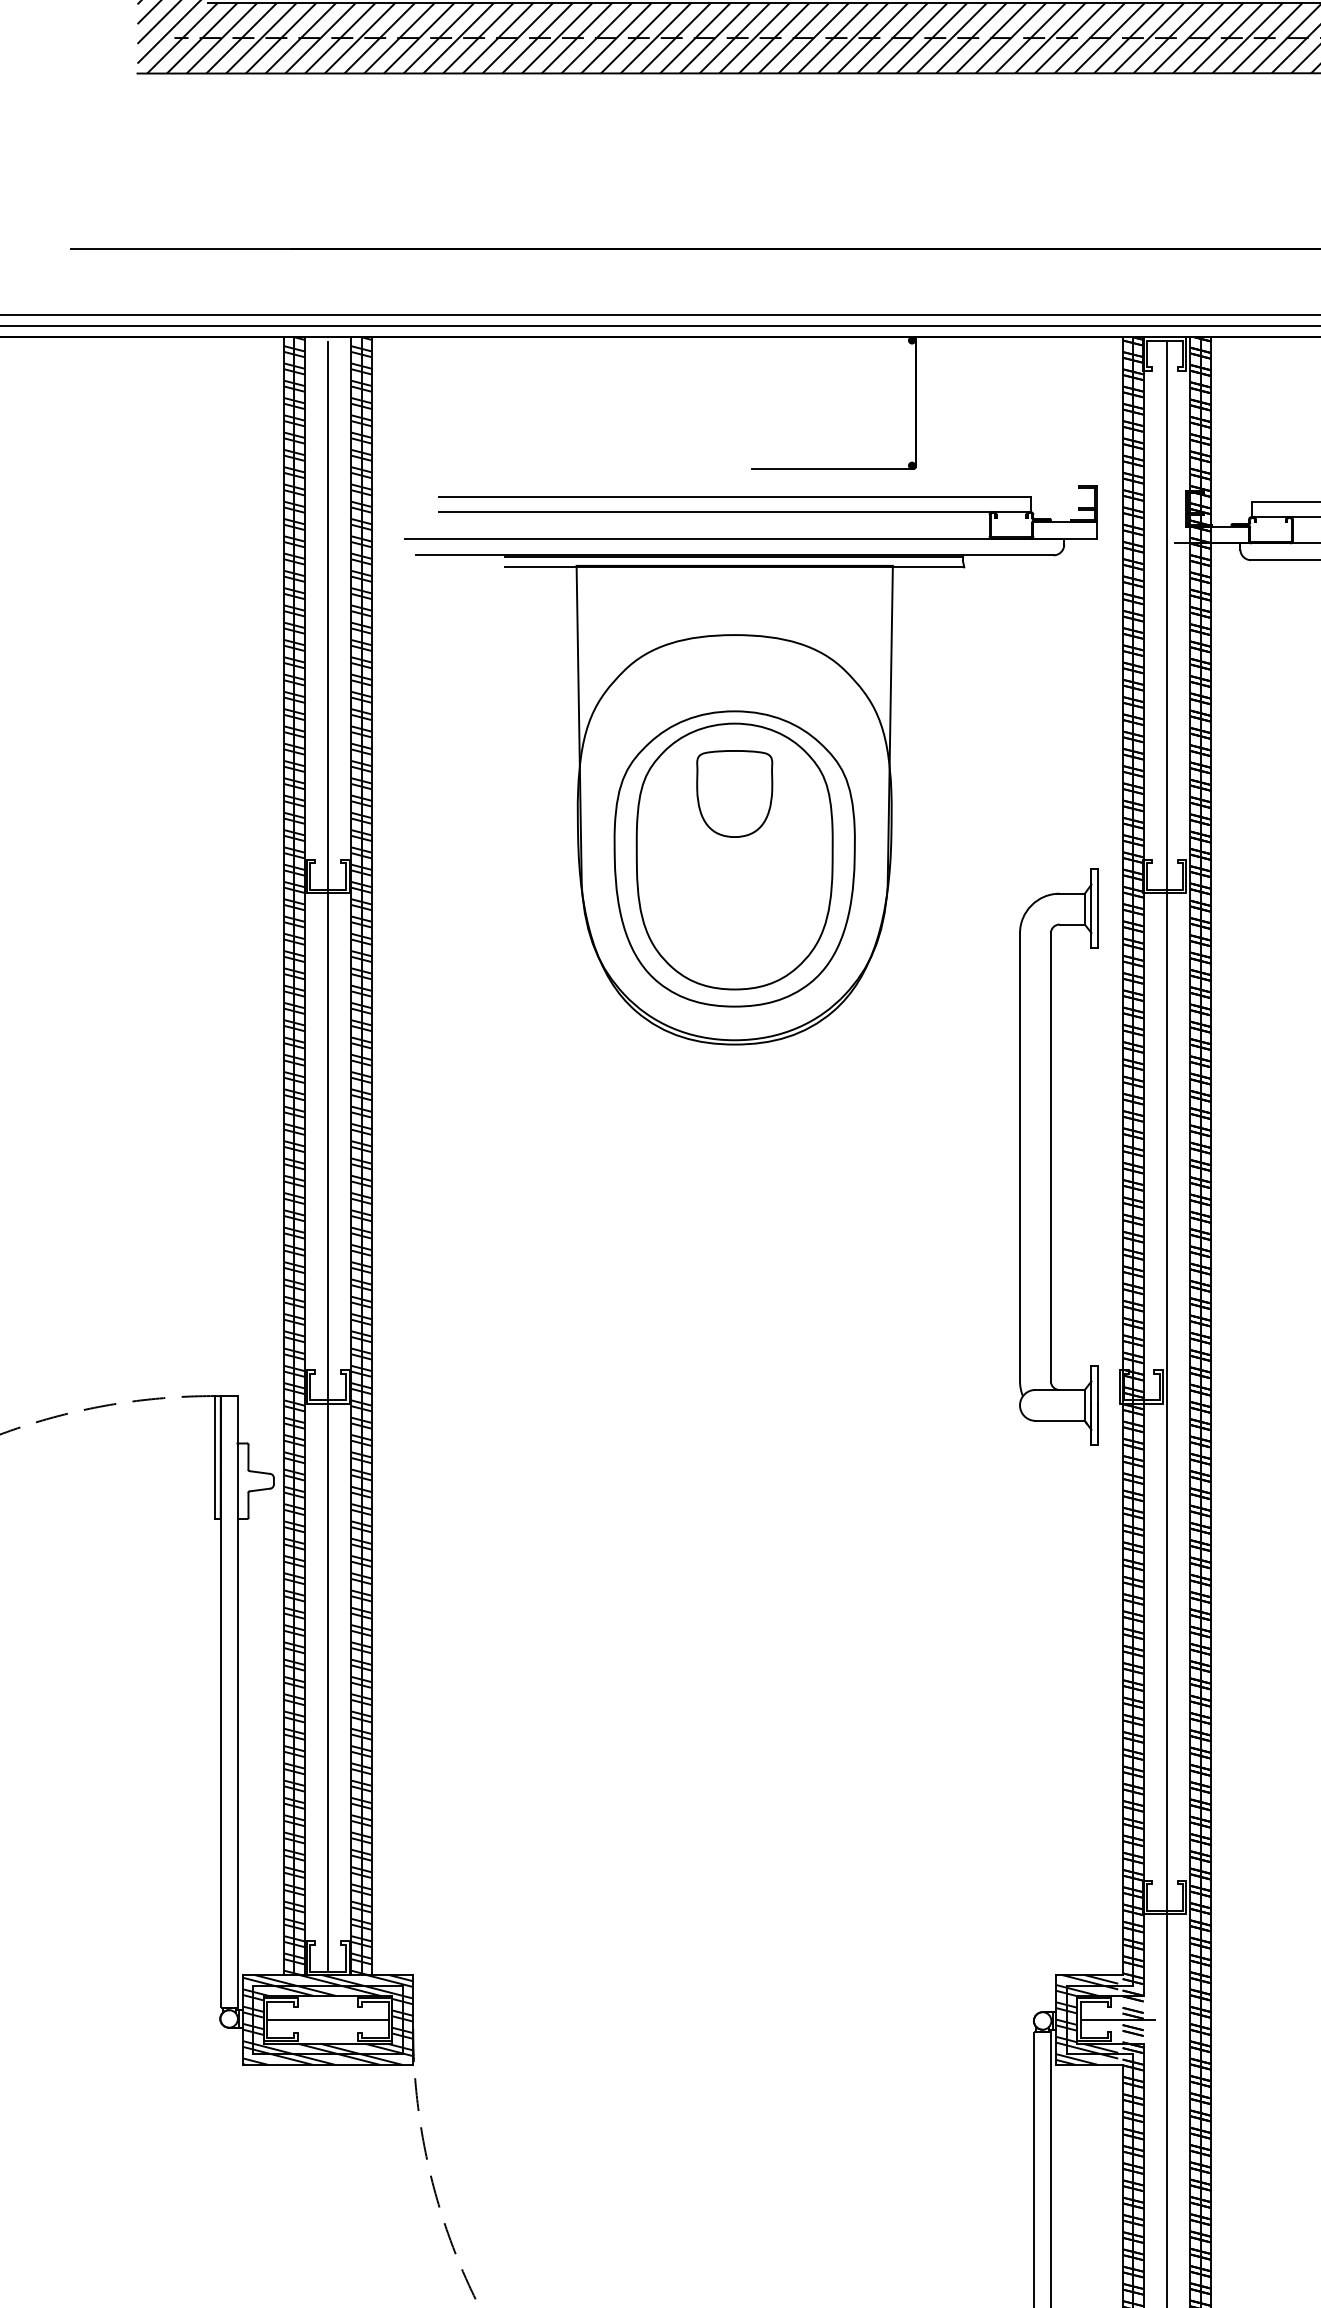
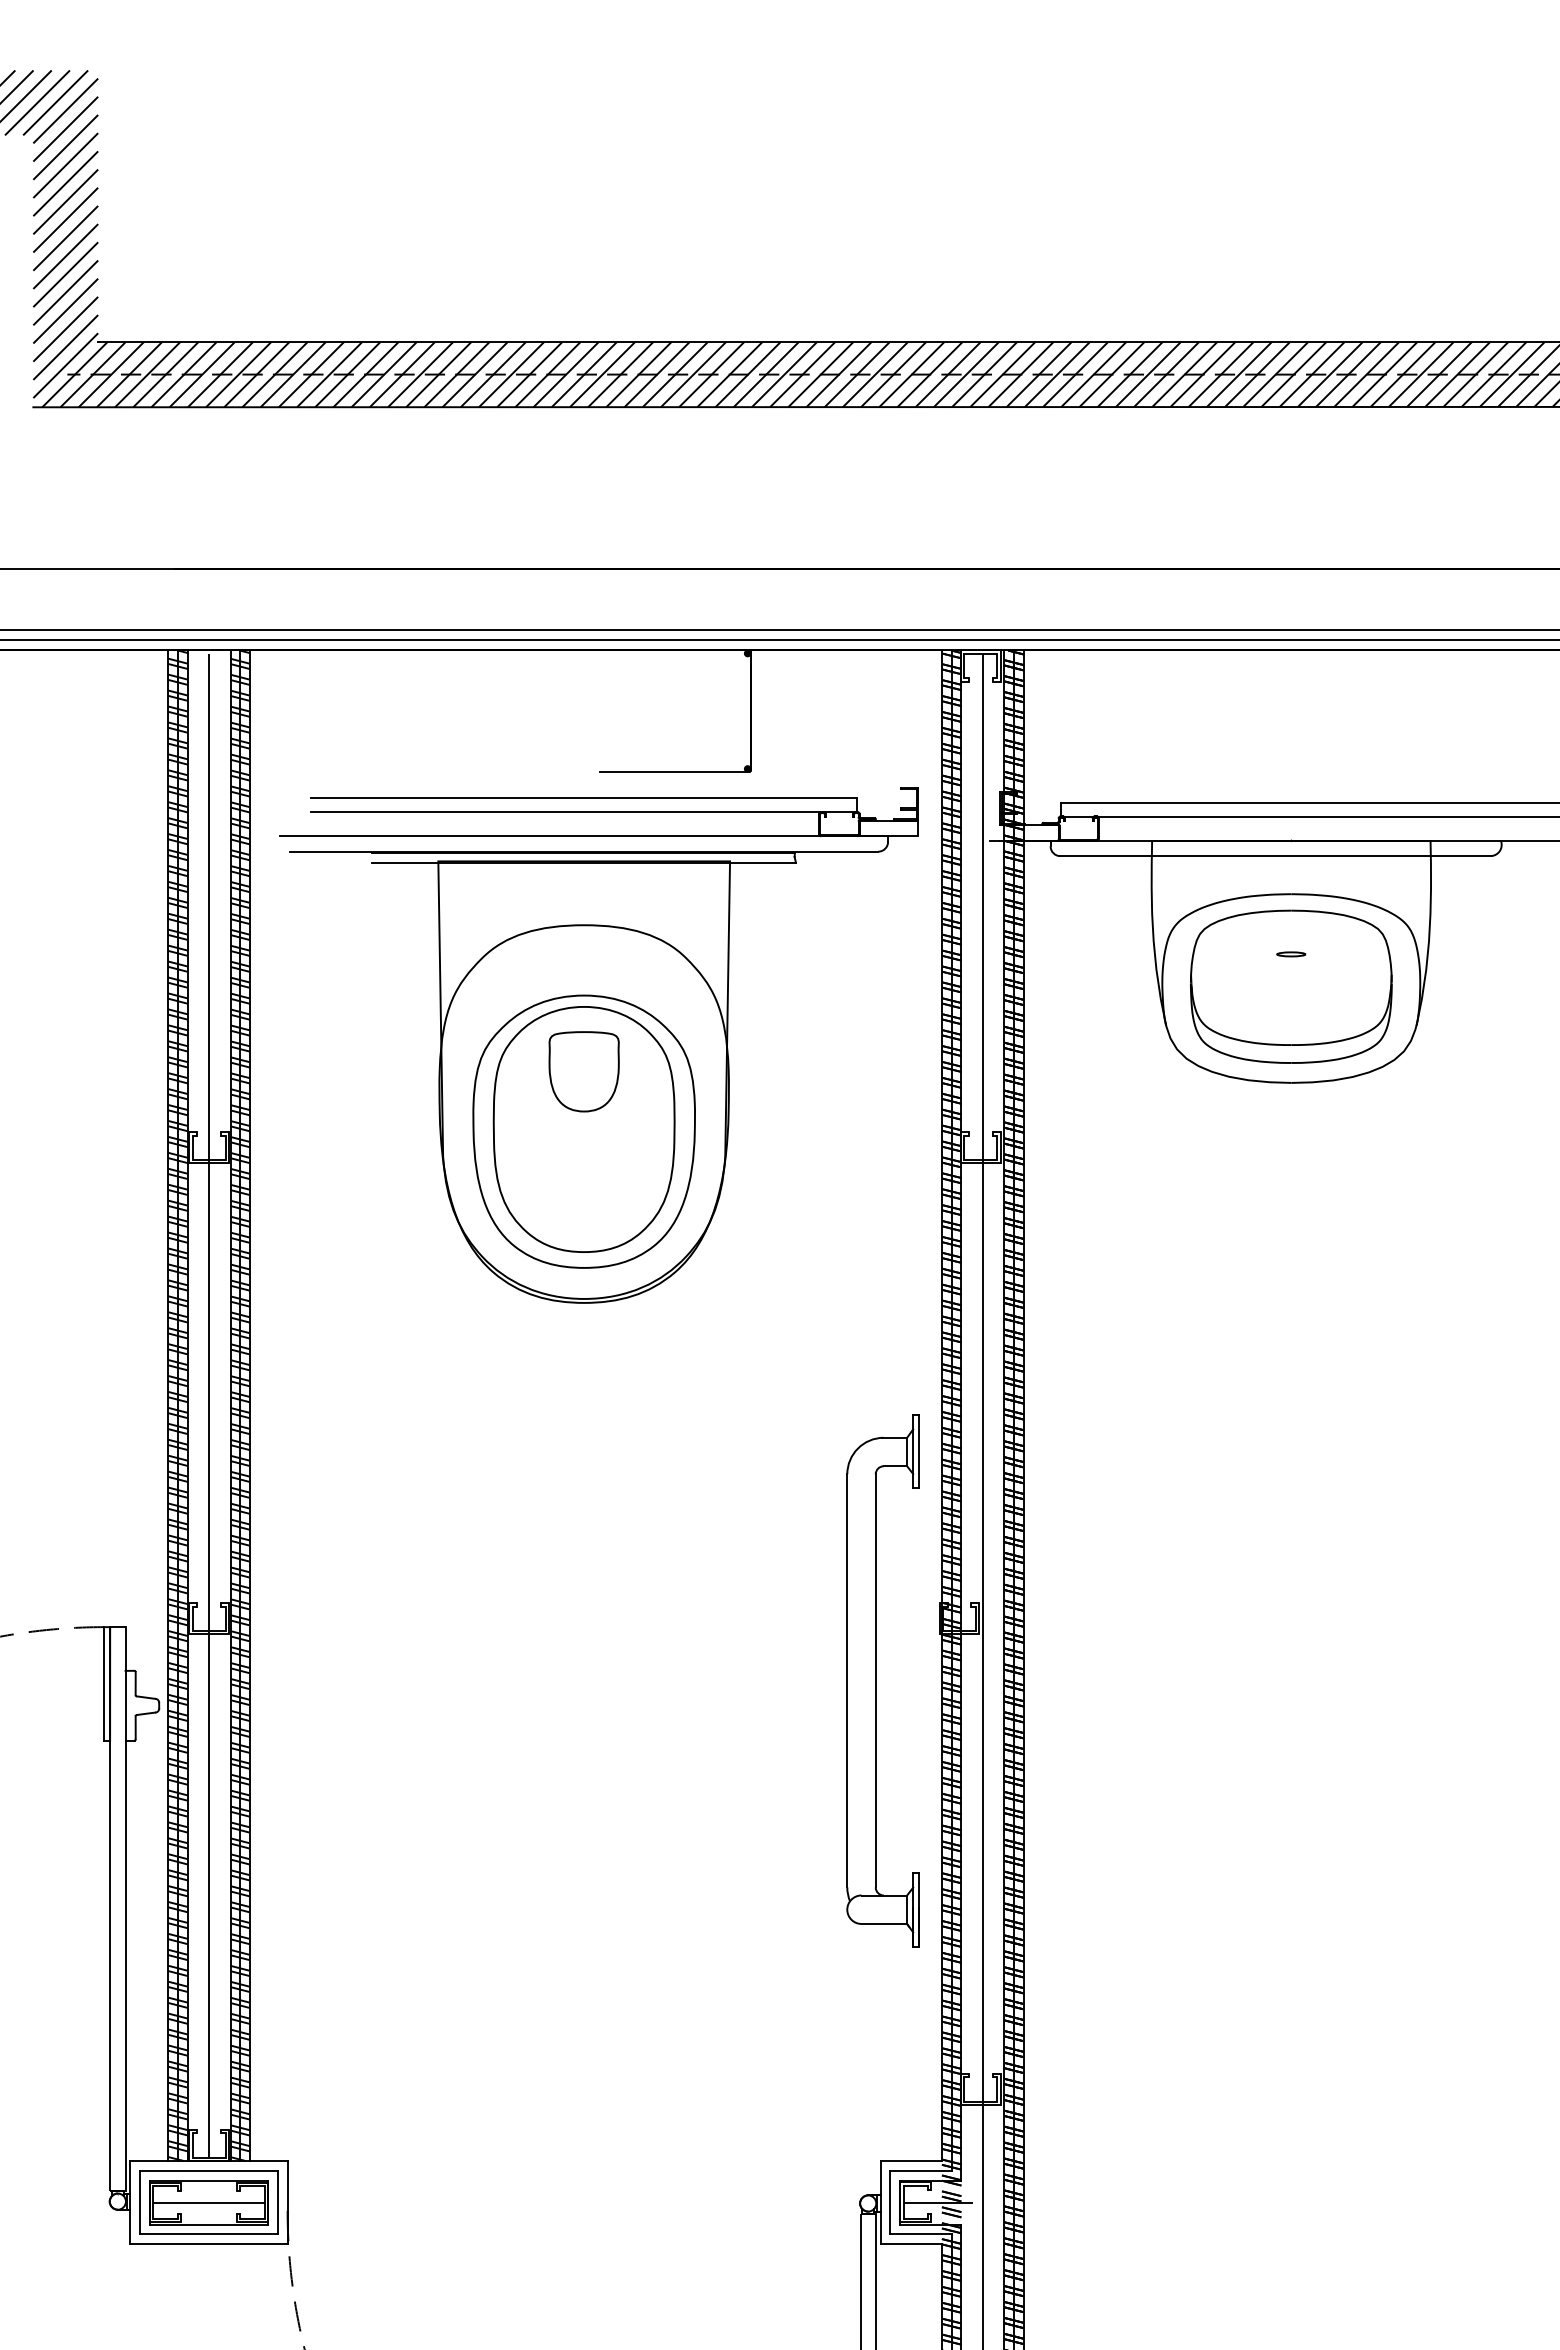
part: (1058, 1156) -> (882, 1680), moved
hatch: (327, 2019) -> (208, 2202), removed
hatch: (1086, 2019) -> (908, 2202), removed

